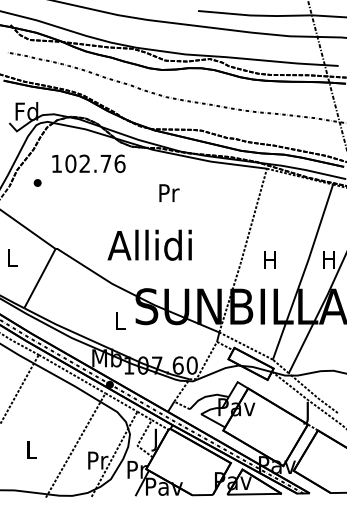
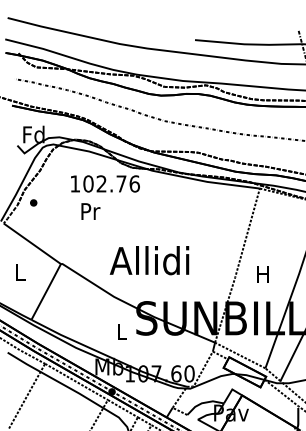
text: (88, 163) -> (105, 183), moved
part: (37, 182) -> (33, 202), moved
text: (169, 192) -> (90, 210), moved

